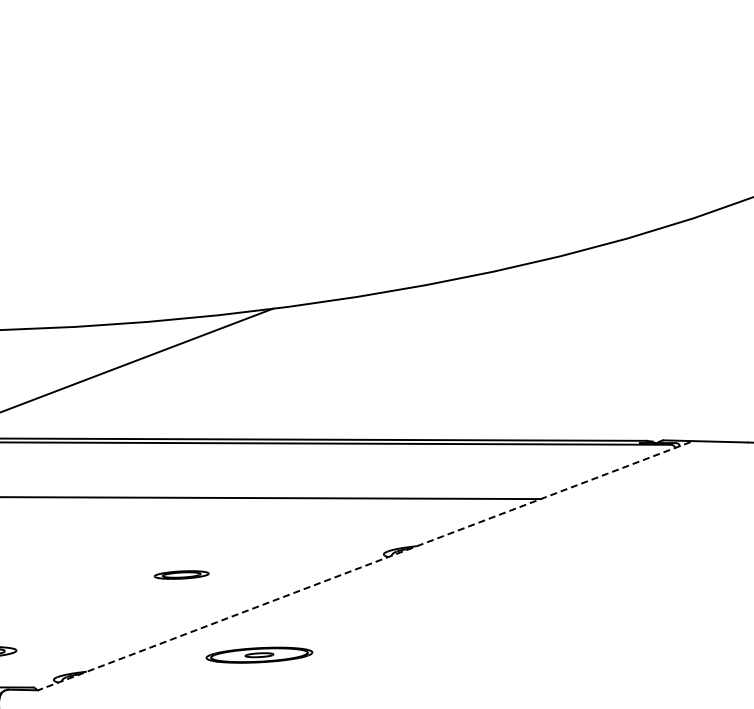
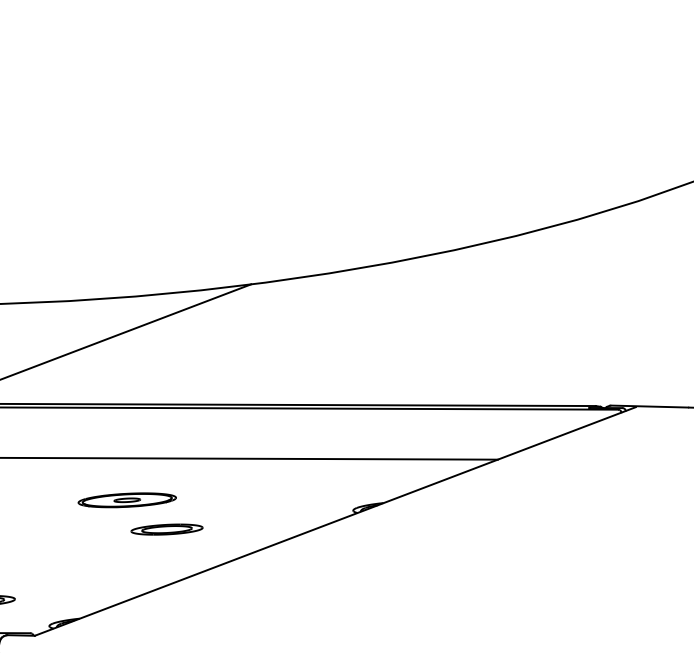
line: (363, 566) -> (334, 521), dashed -> solid
part: (181, 574) -> (166, 529), size x1.43
part: (259, 654) -> (127, 499), moved

